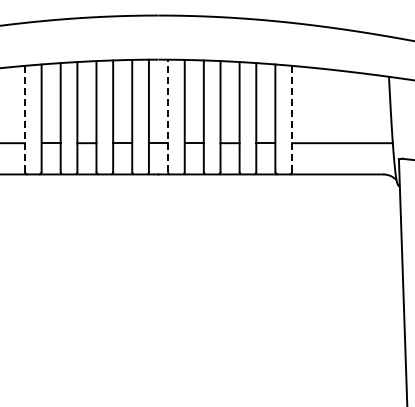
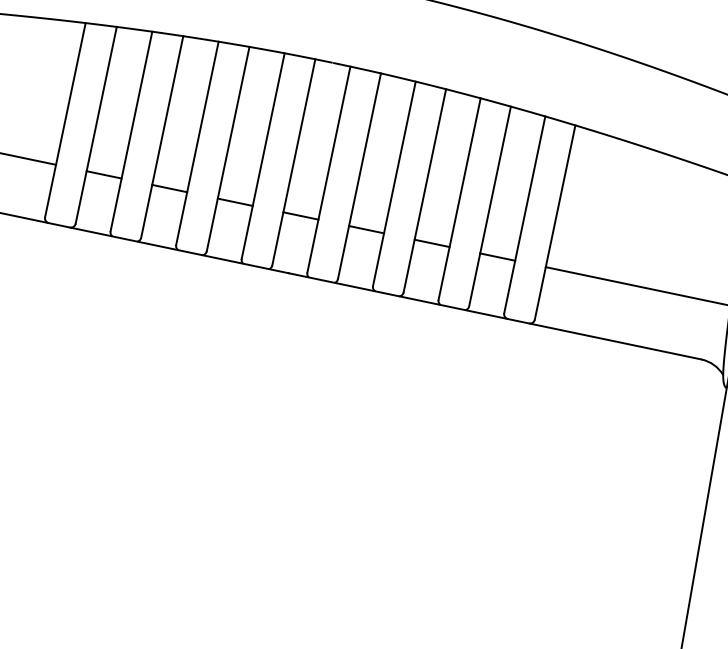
line: (168, 115) -> (329, 169), dashed -> solid
line: (24, 118) -> (64, 119), dashed -> solid
line: (292, 118) -> (556, 222), dashed -> solid

